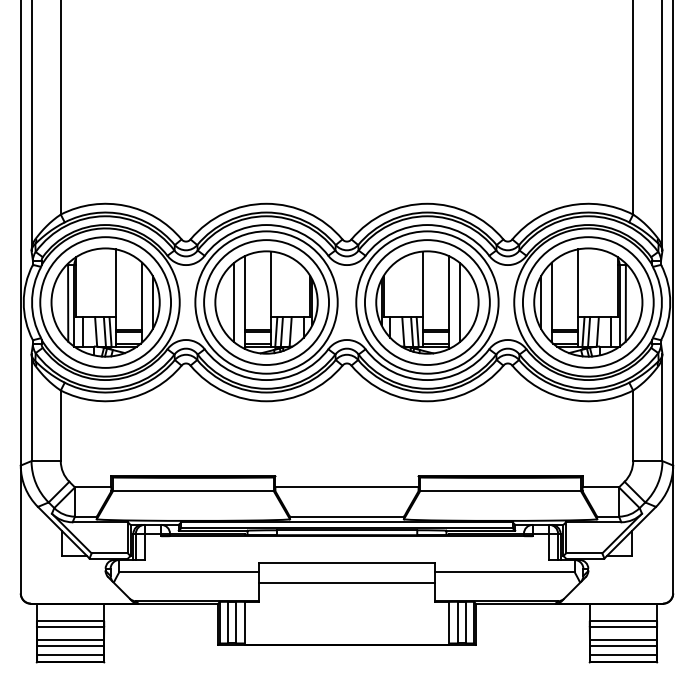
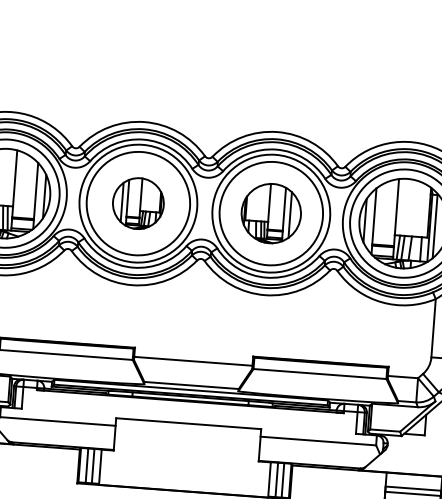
part: (266, 302) -> (138, 203), size x0.6
part: (427, 302) -> (271, 213), size x0.7
line: (346, 583) -> (187, 440), removed

